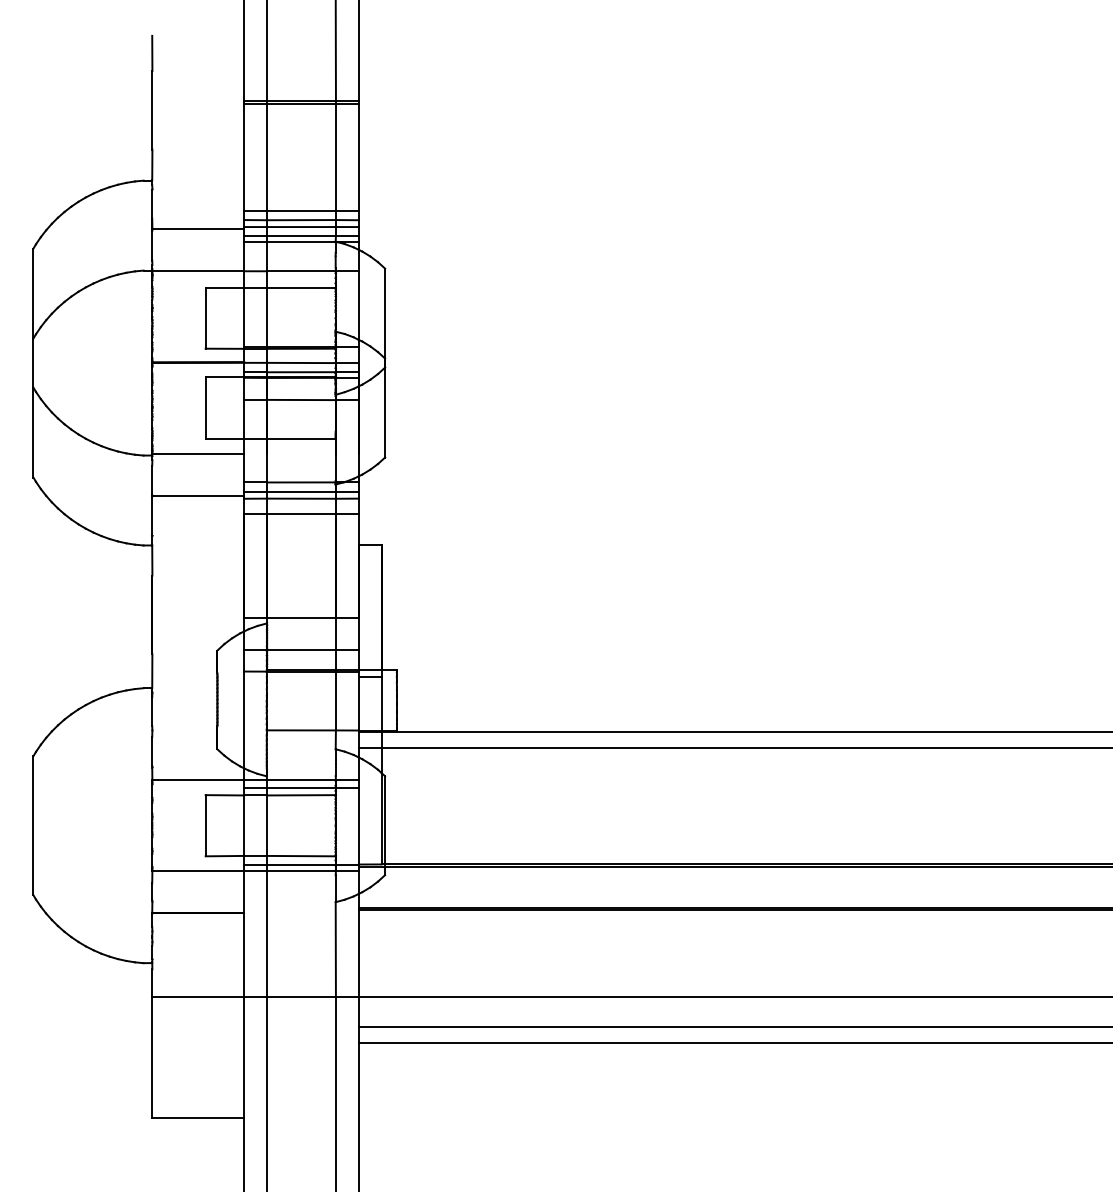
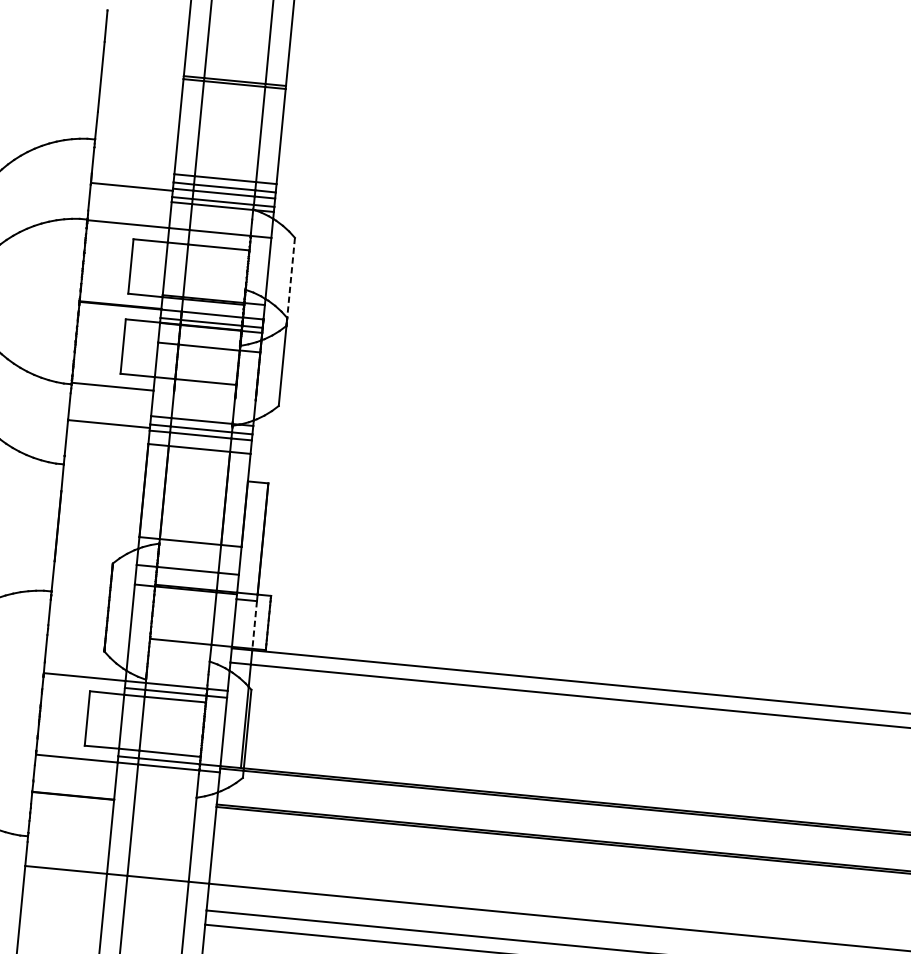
line: (385, 313) -> (291, 277), solid -> dashed
line: (381, 703) -> (254, 624), solid -> dashed

